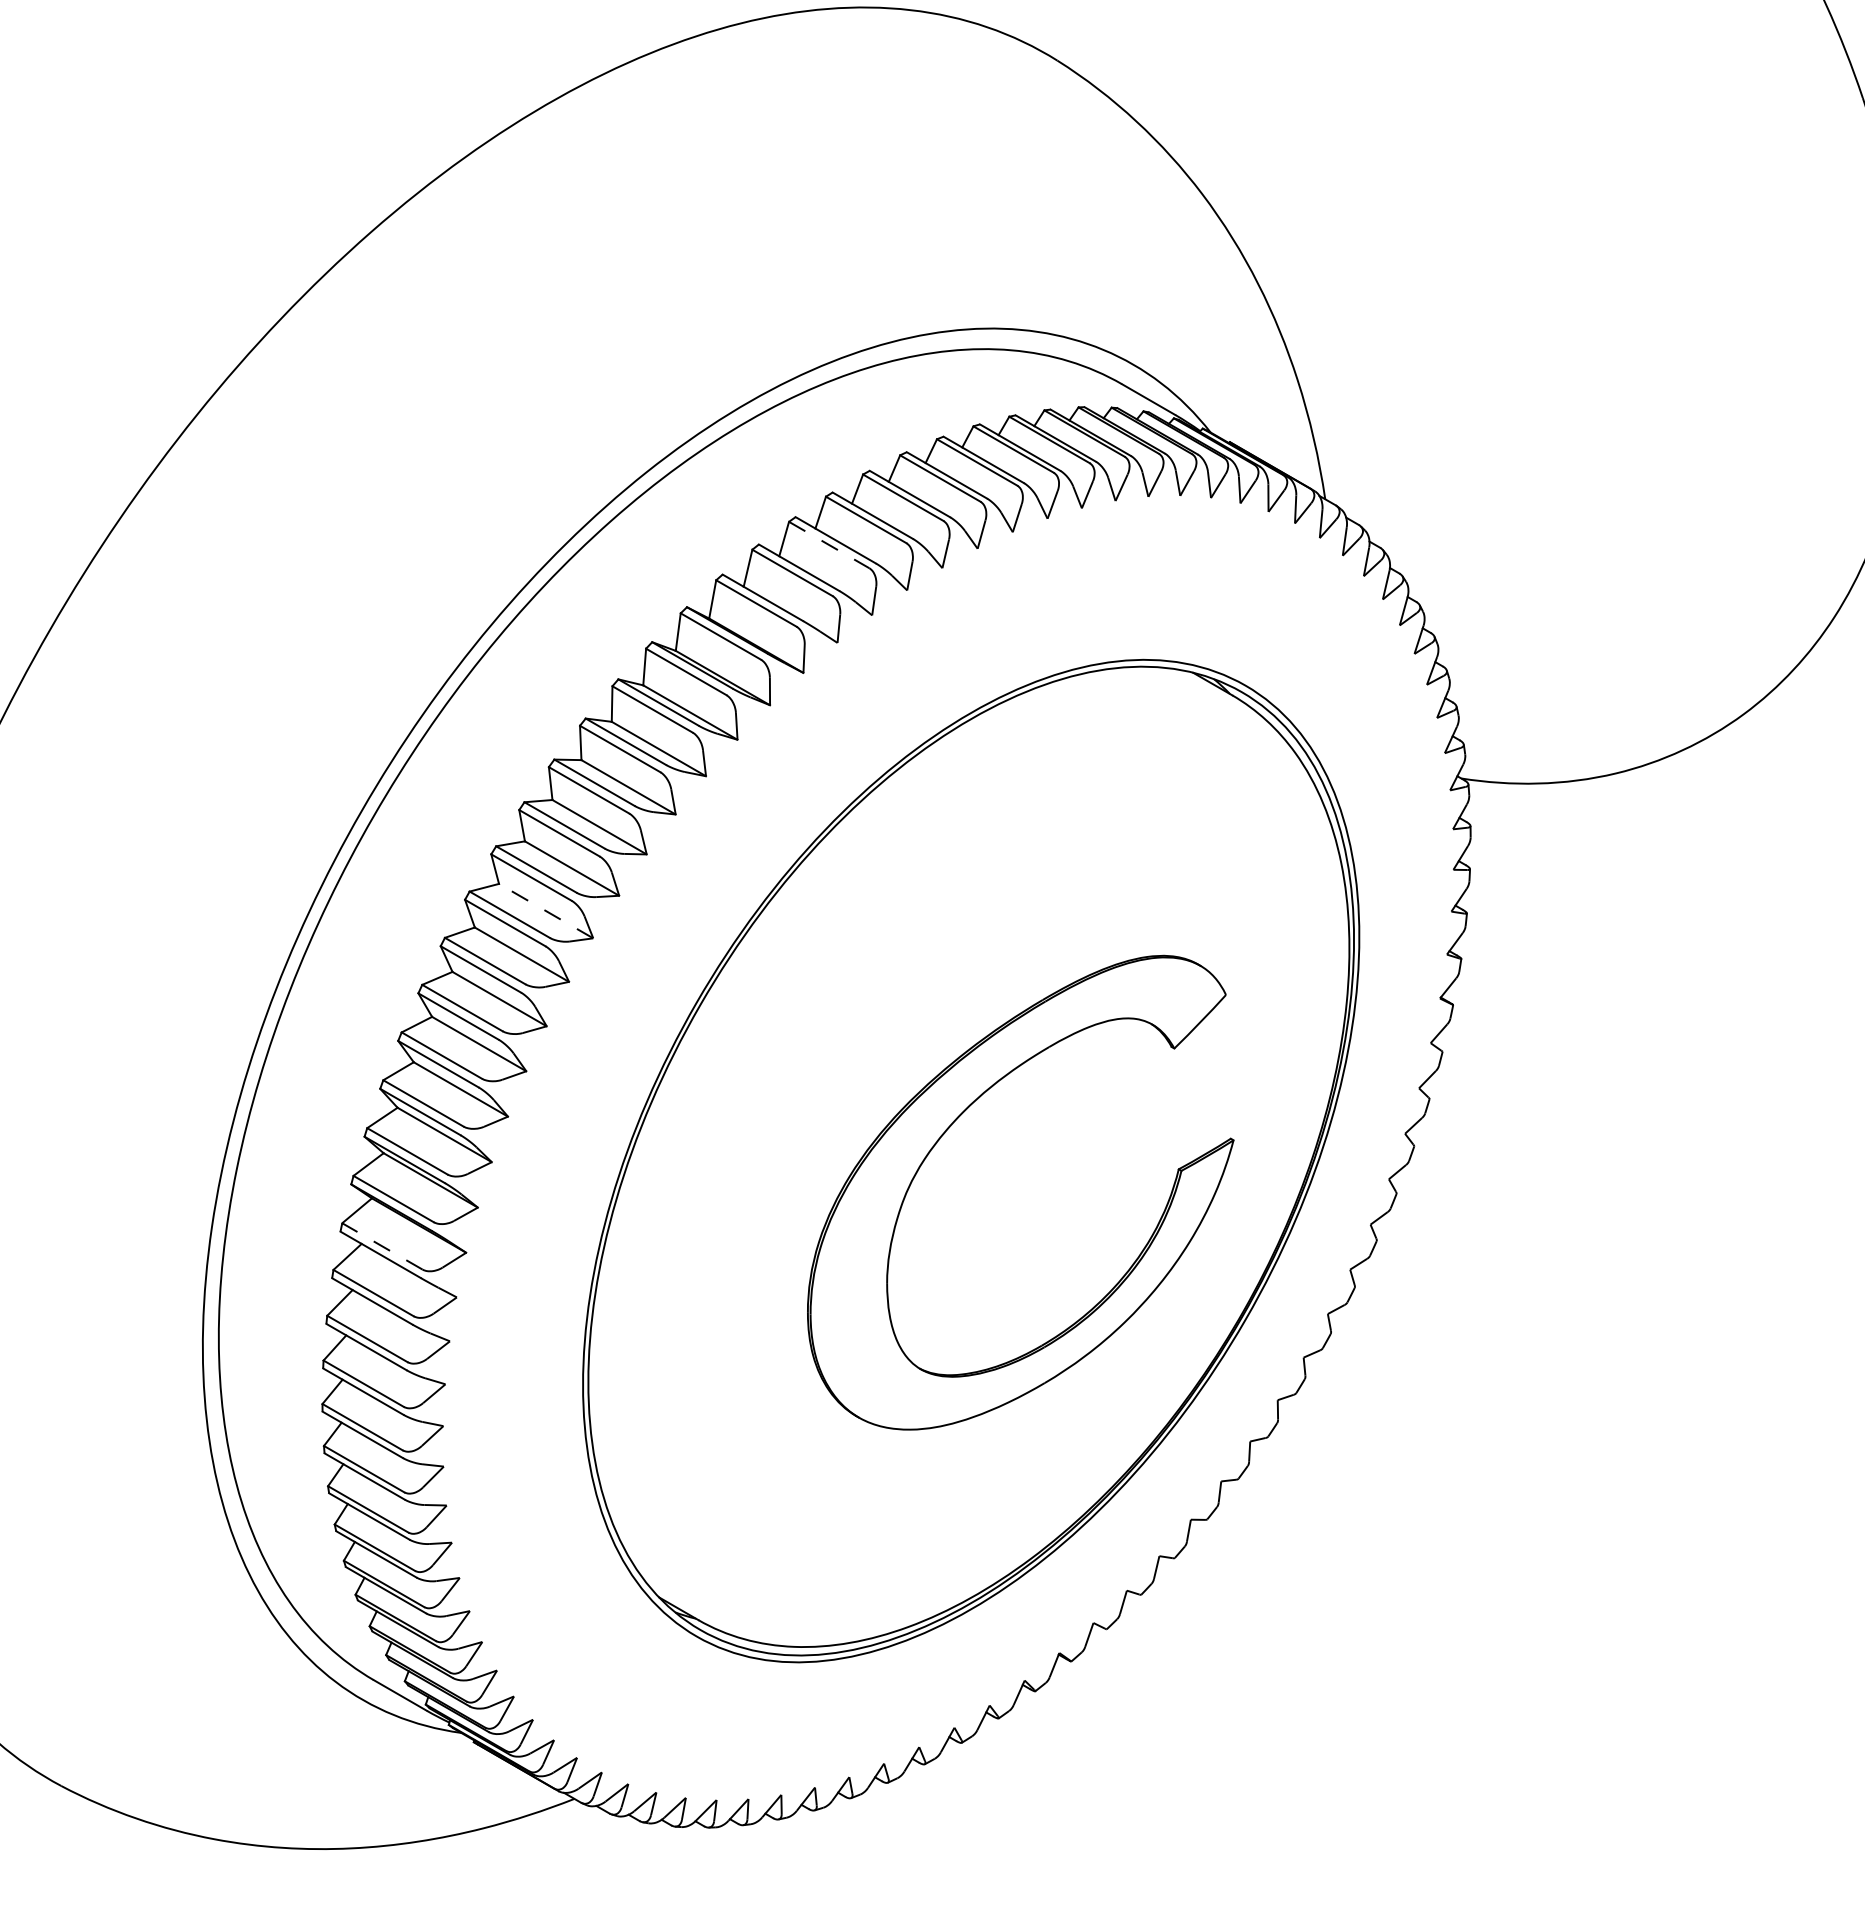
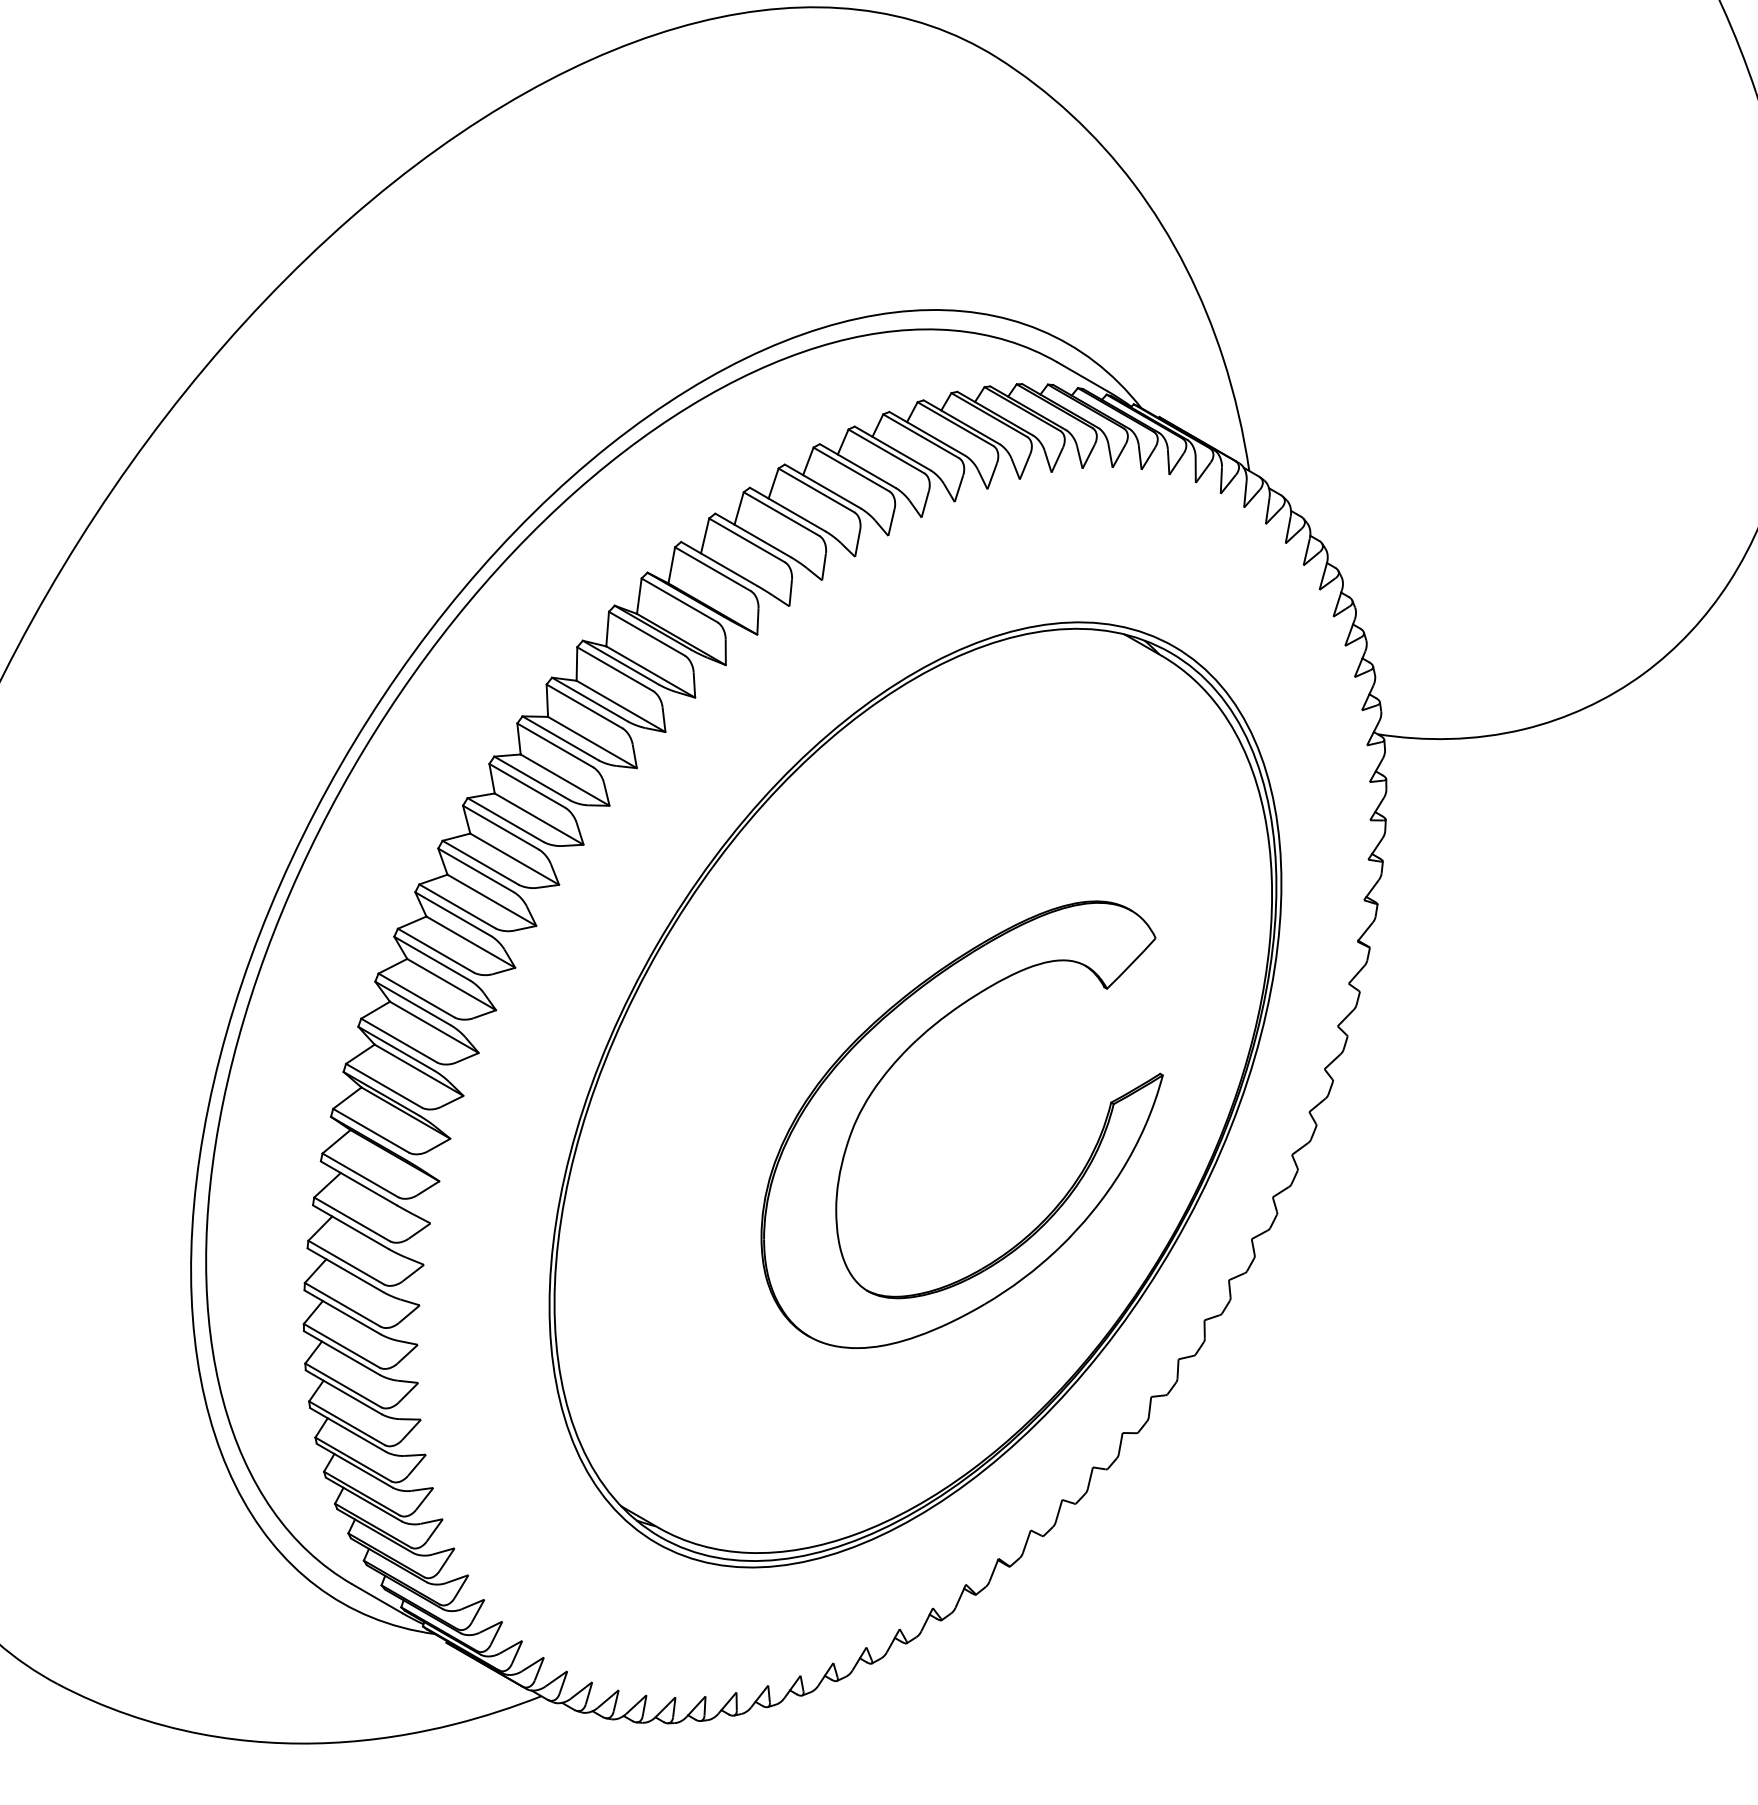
line: (829, 545) -> (781, 514), dashed -> solid
line: (545, 910) -> (514, 858), dashed -> solid
line: (382, 1246) -> (360, 1175), dashed -> solid

